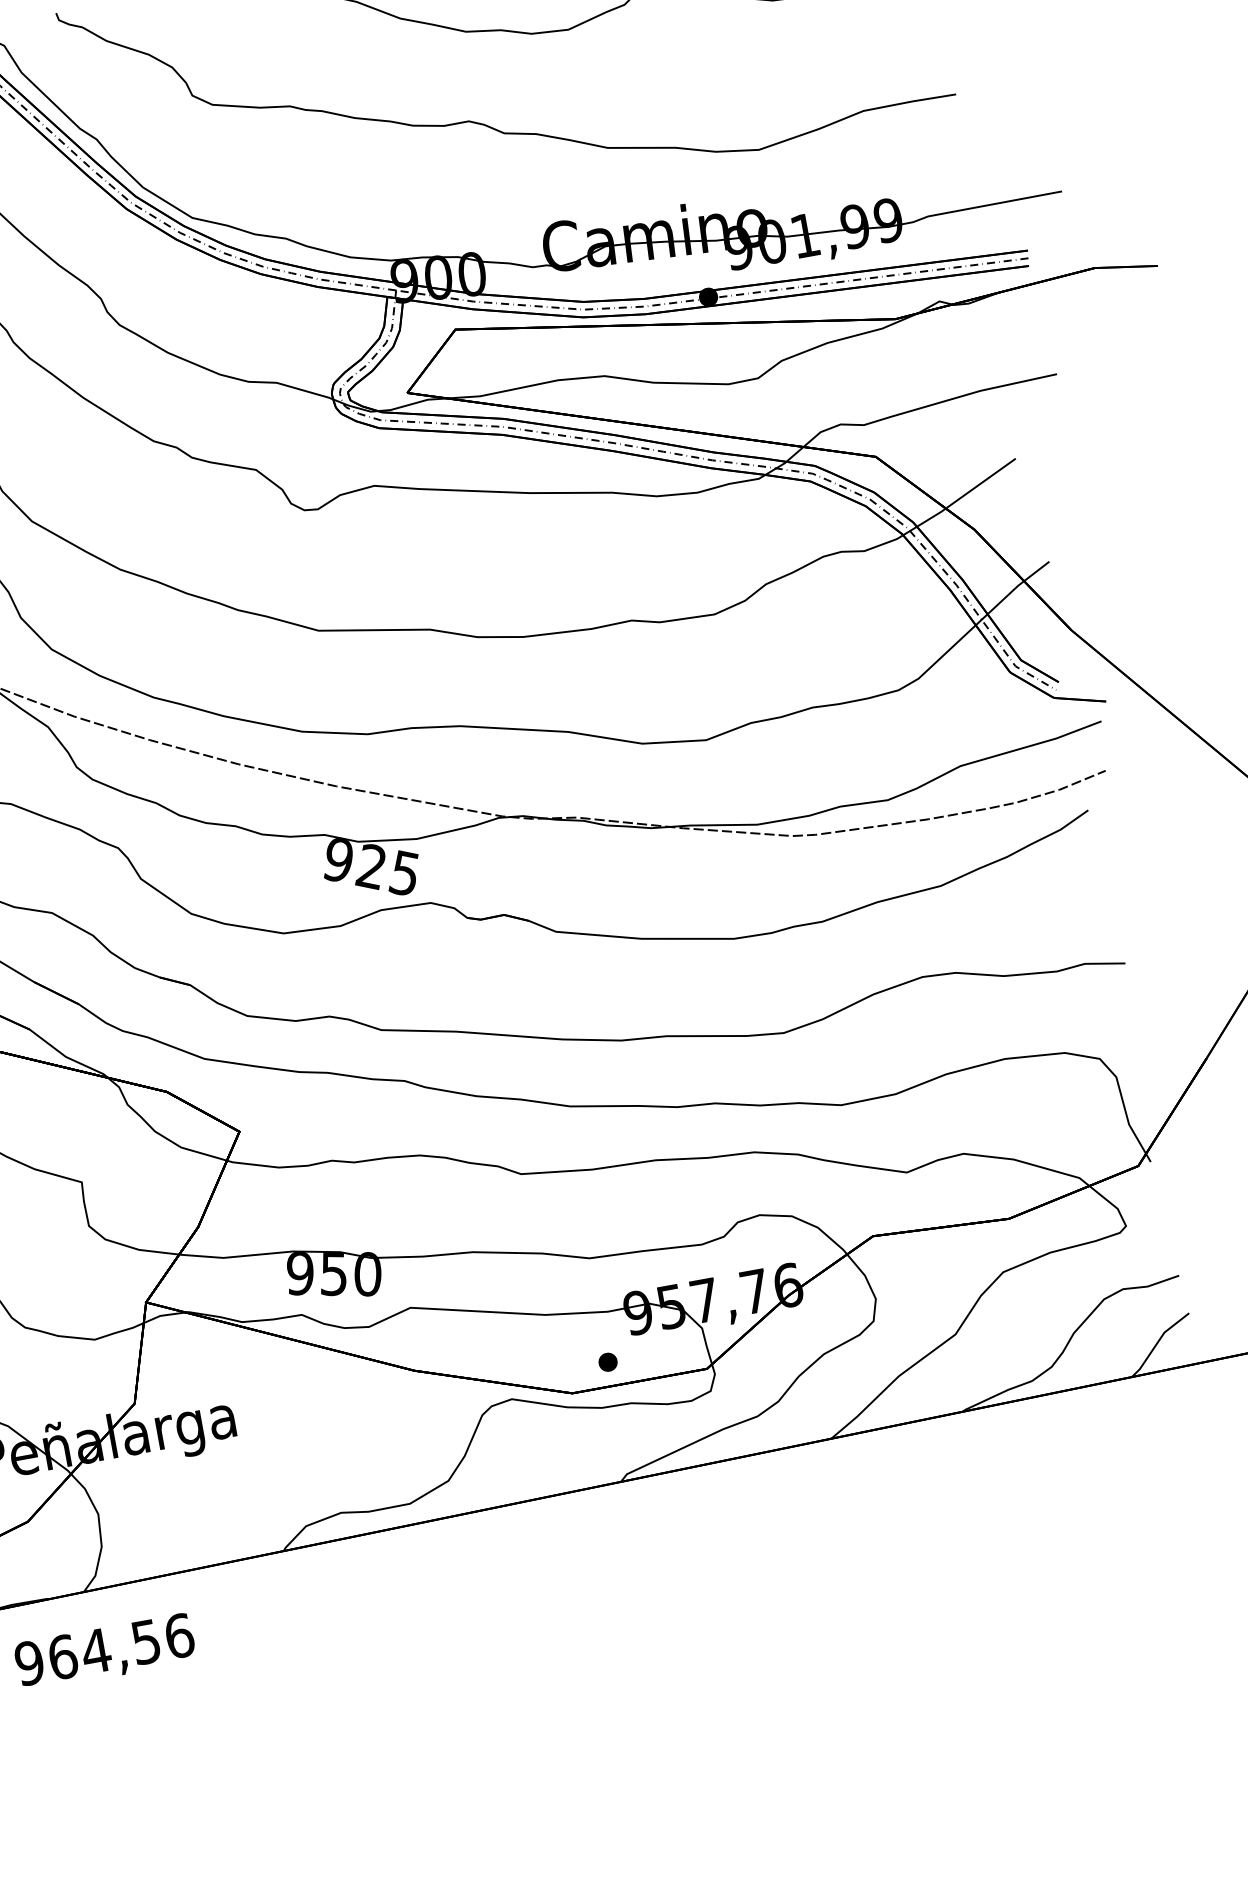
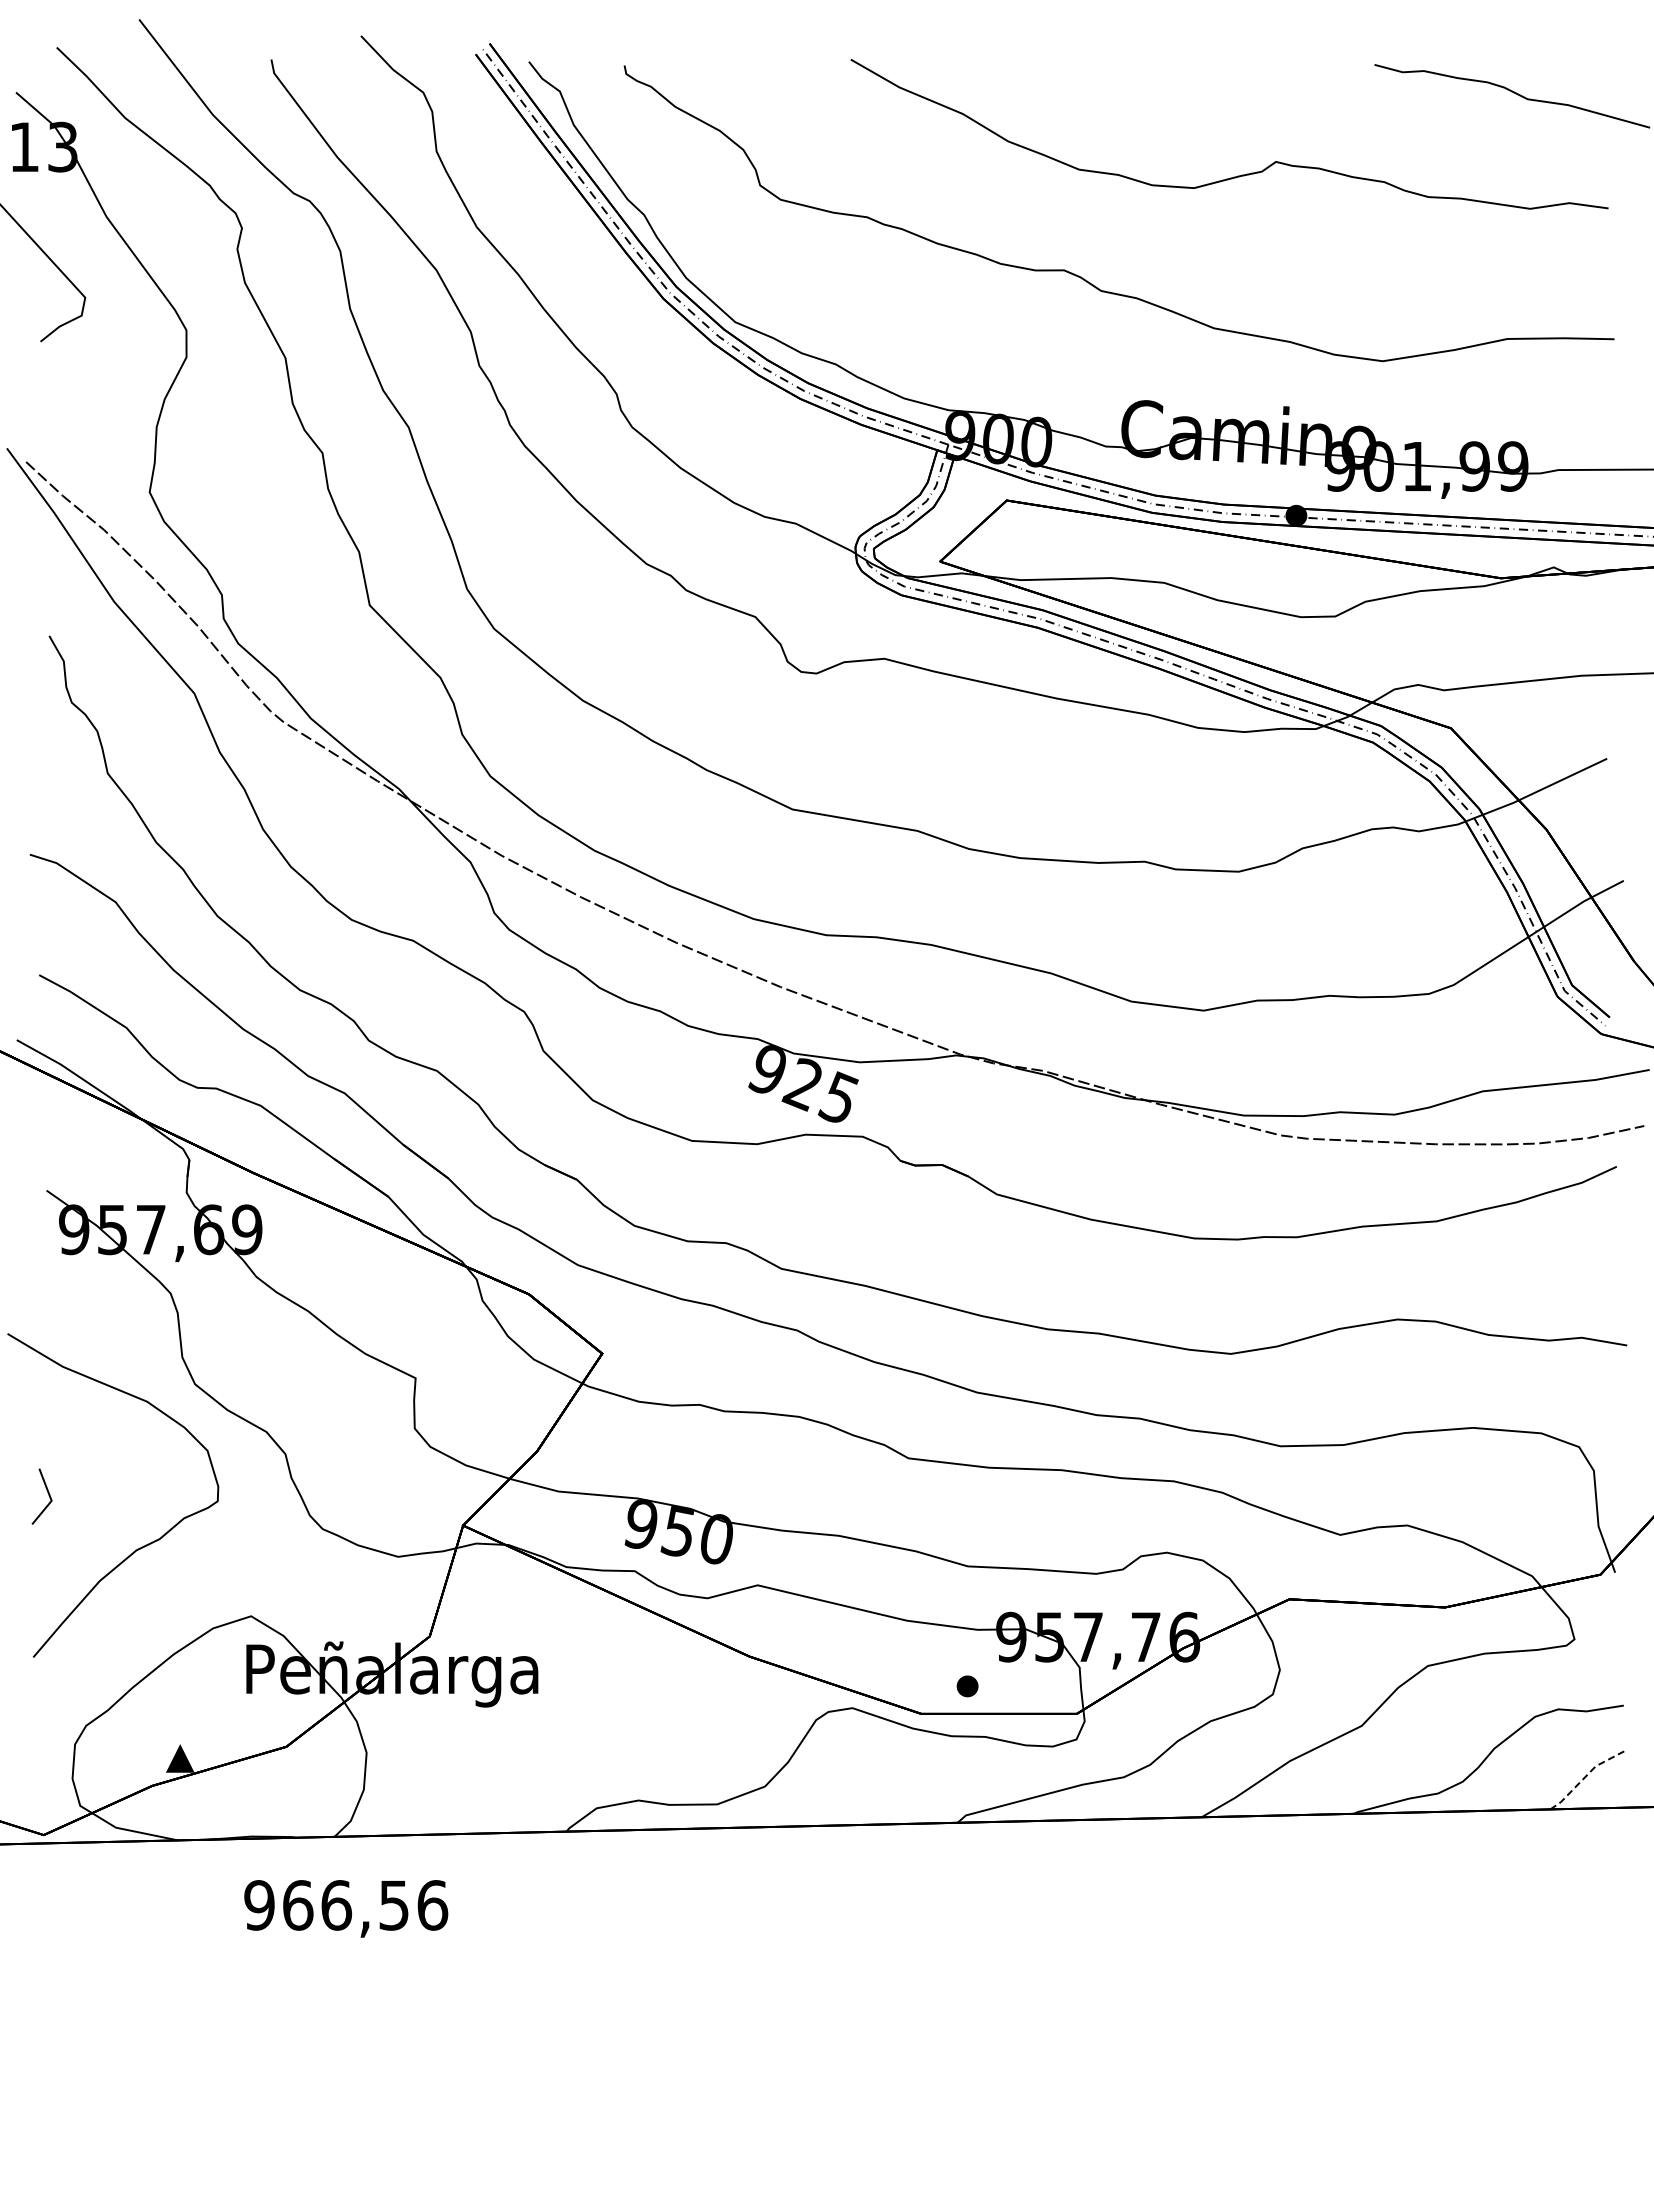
line: (1158, 1342) -> (1586, 1776), solid -> dashed
text: (96, 1651) -> (336, 1905), 964,56 -> 966,56

